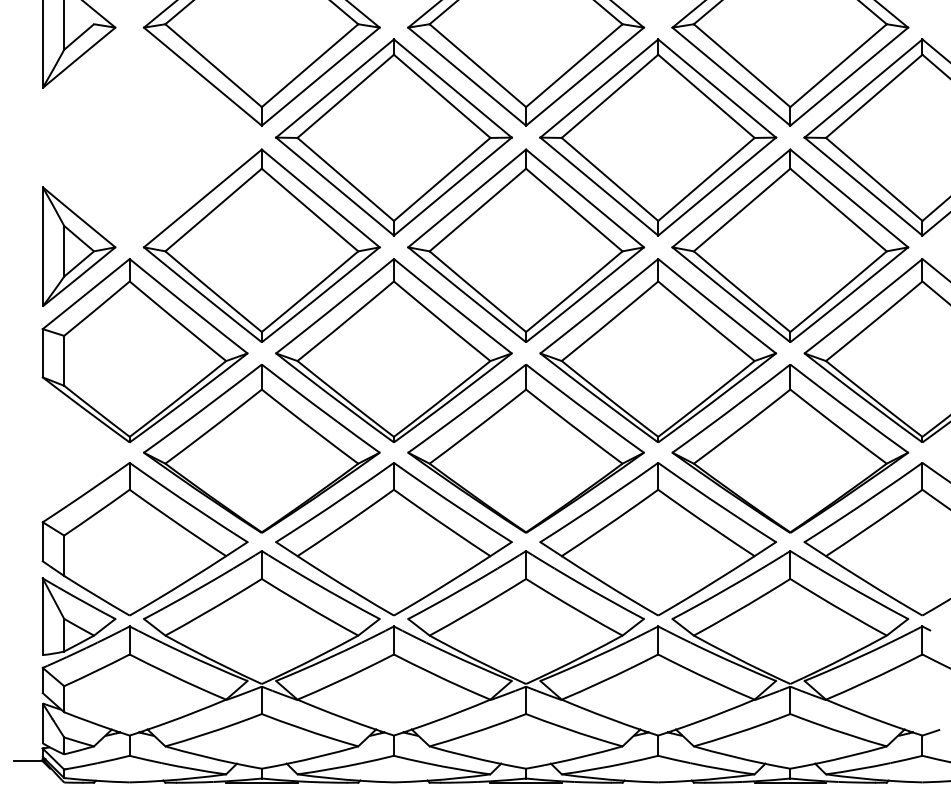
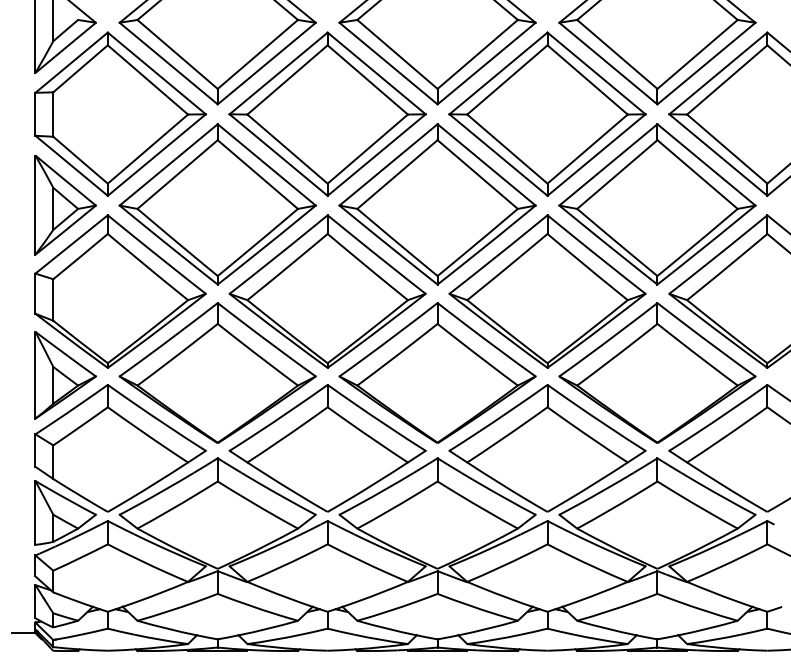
part: (144, 137) -> (120, 114), added
part: (79, 450) -> (66, 374), added

